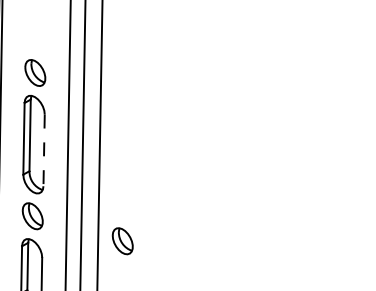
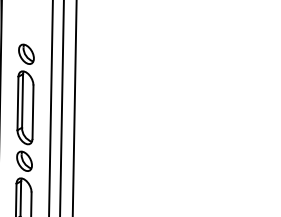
line: (44, 150) -> (33, 112), dashed -> solid
part: (122, 241) -> (91, 180), removed

